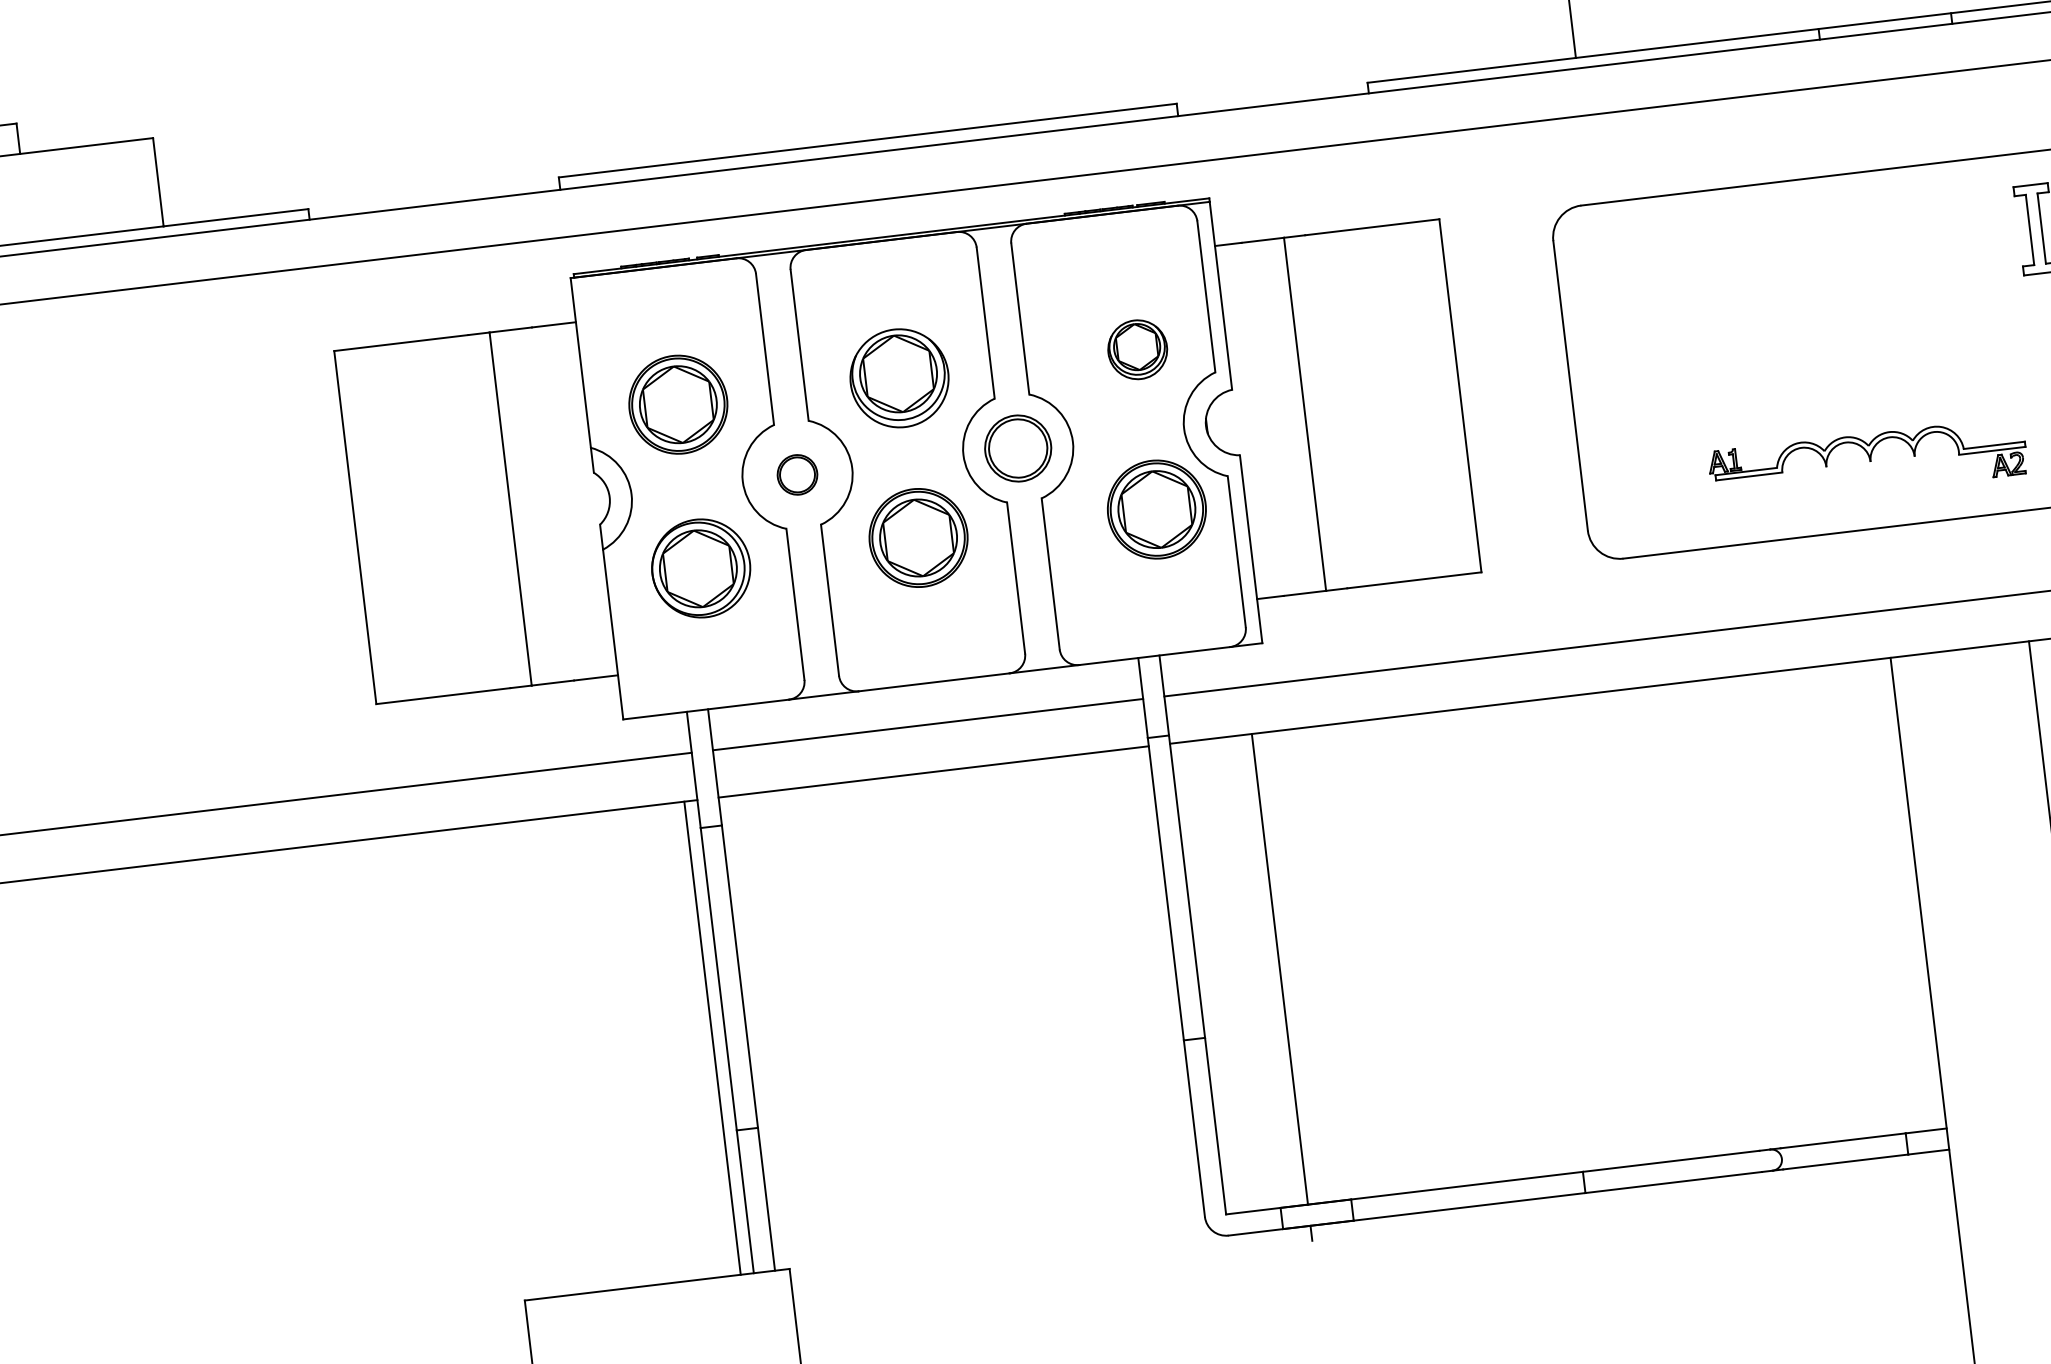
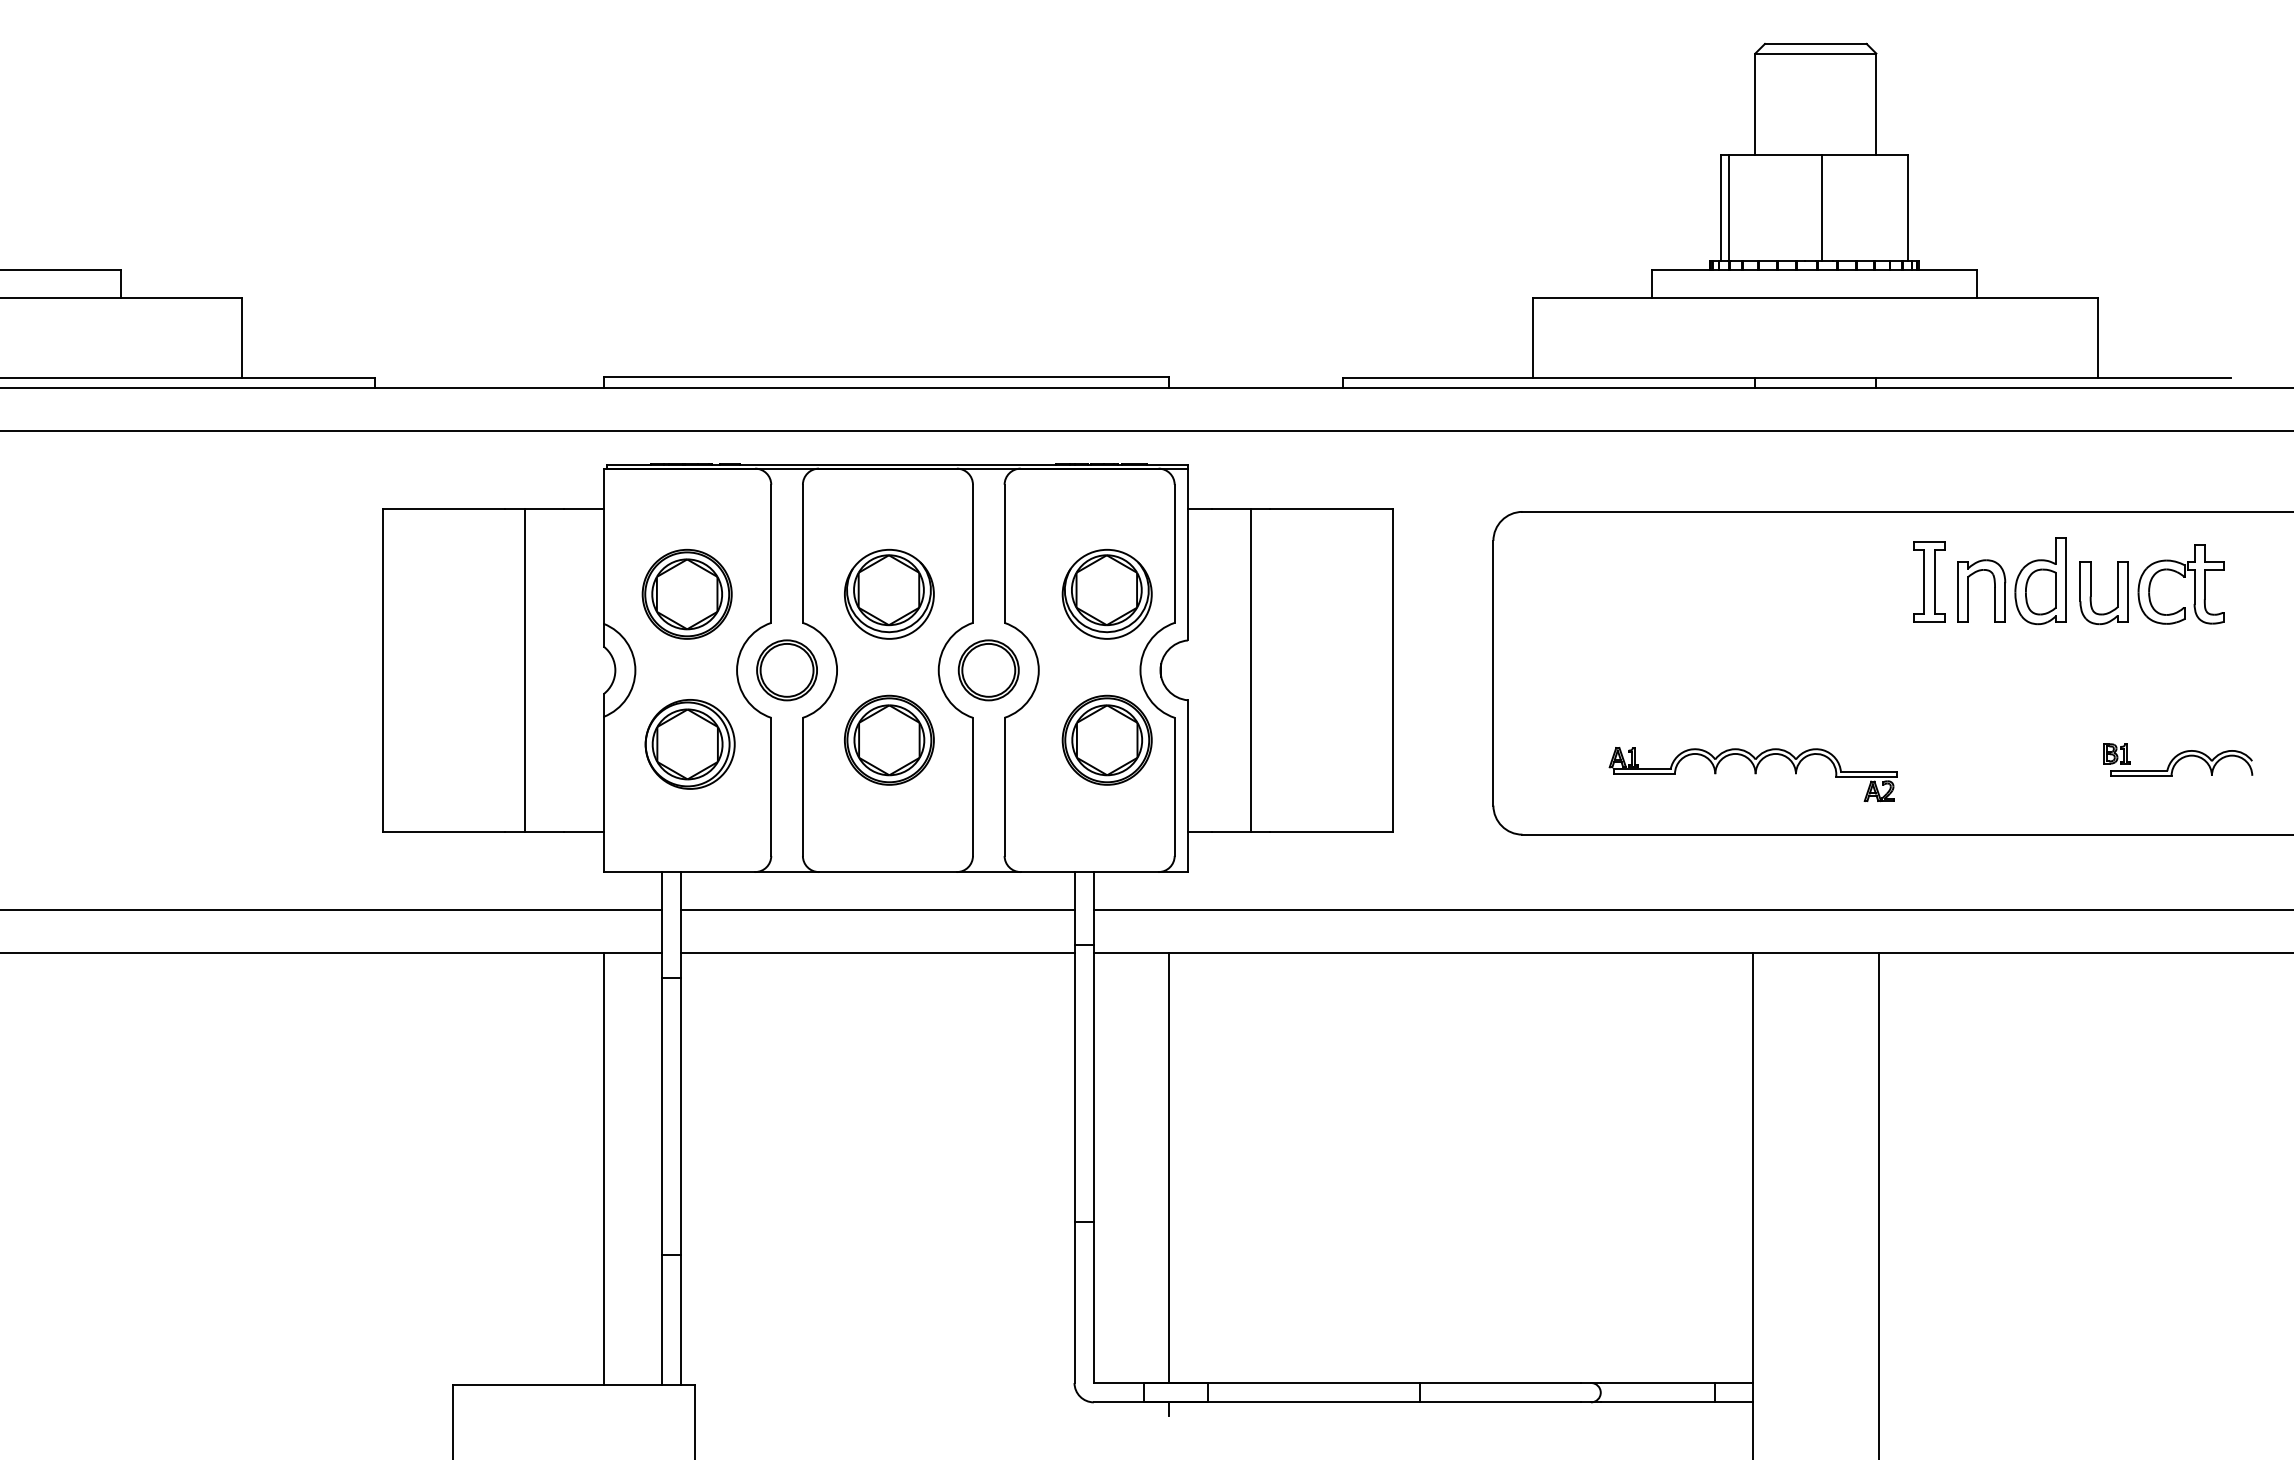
part: (1136, 349) -> (1106, 593), size x1.67
part: (796, 475) -> (786, 670), size x1.67
line: (712, 1037) -> (603, 1168), moved

